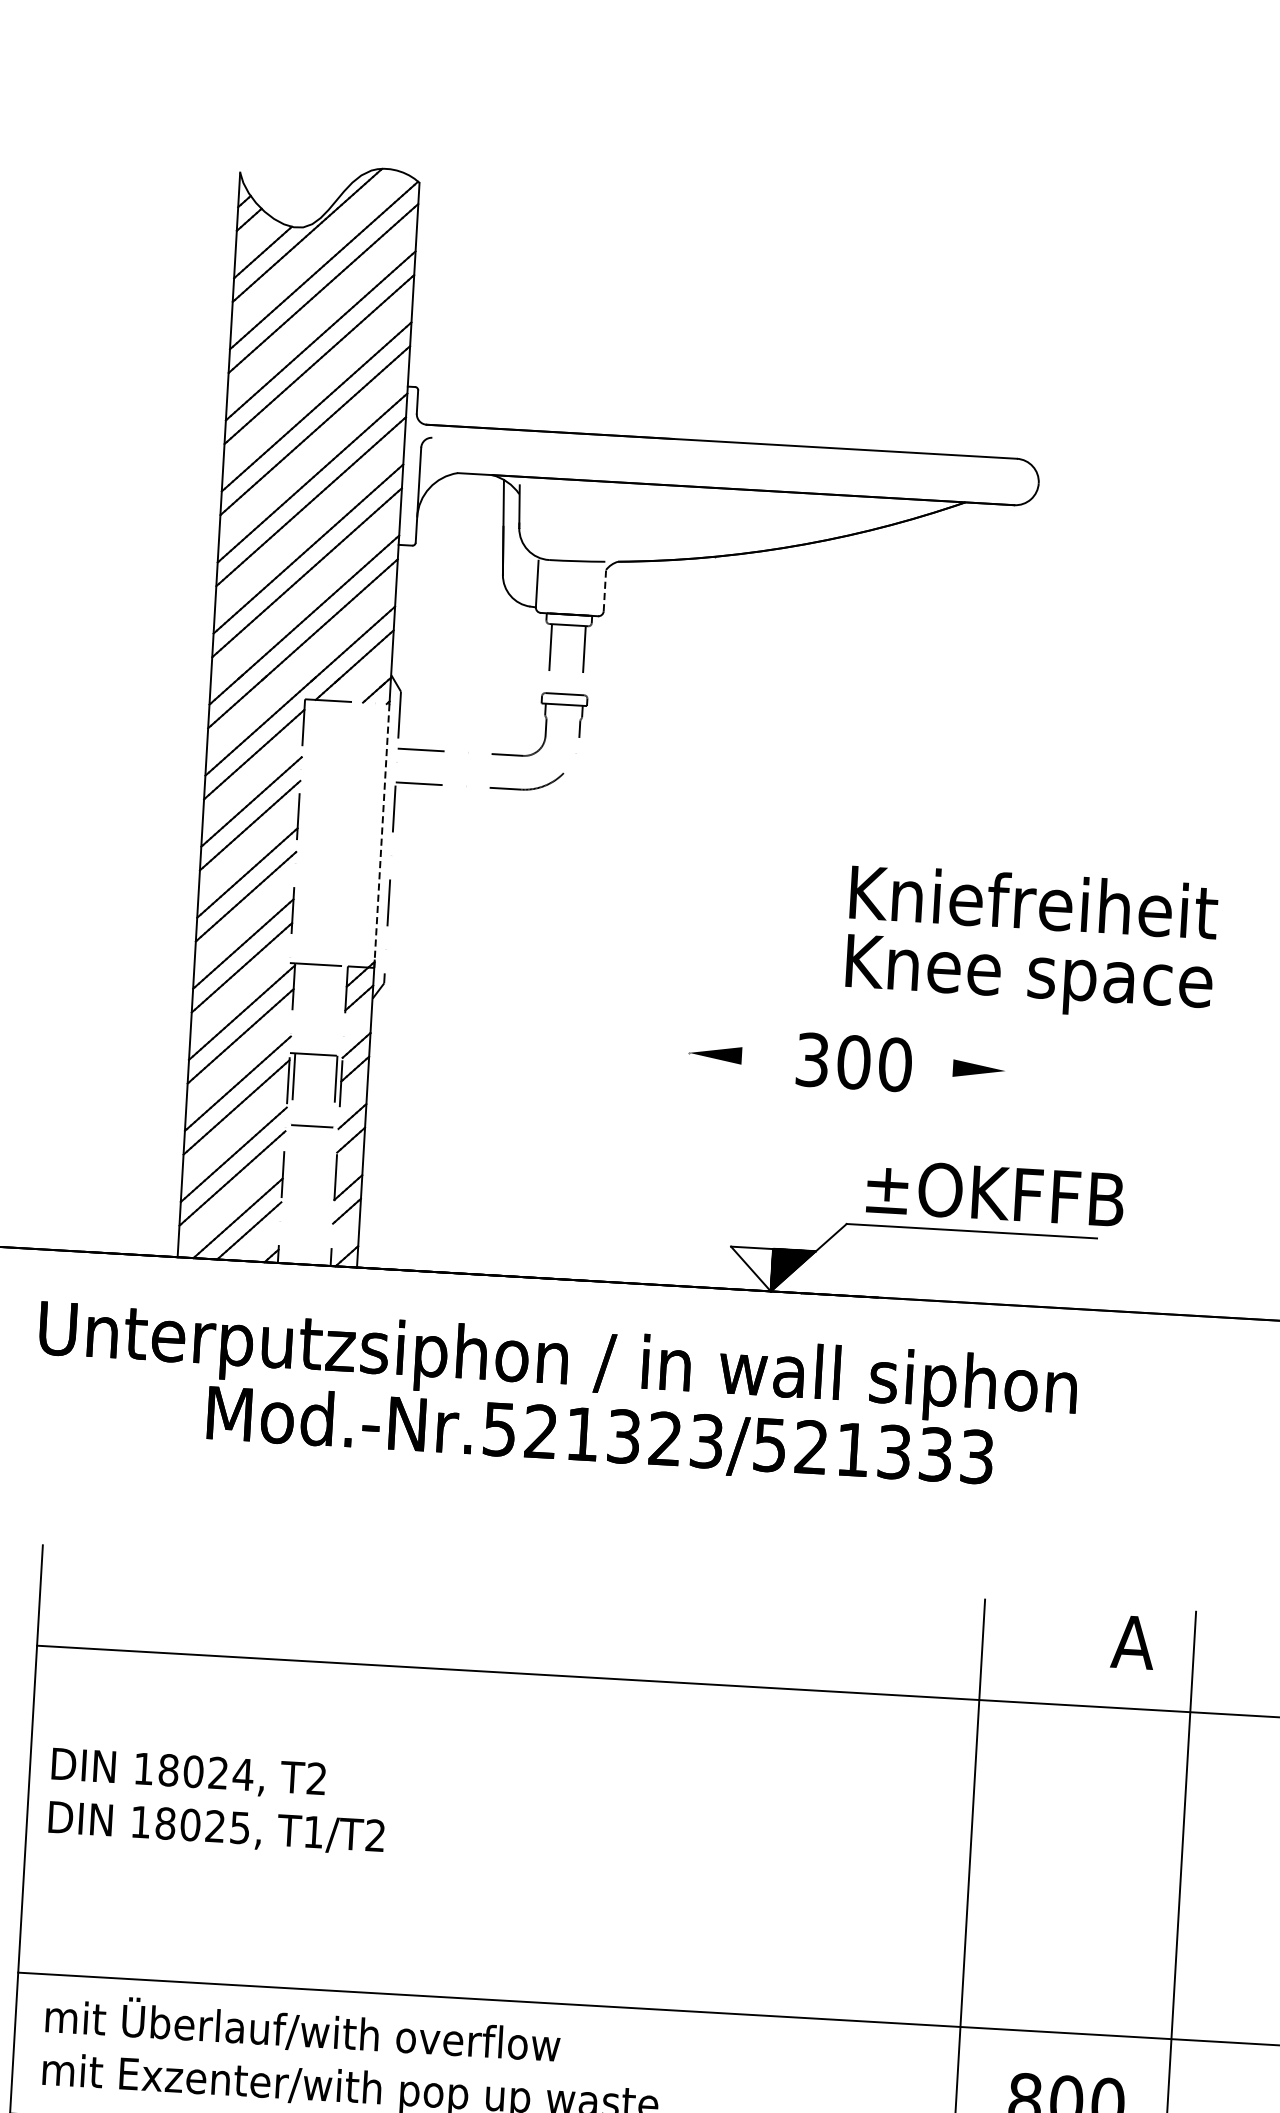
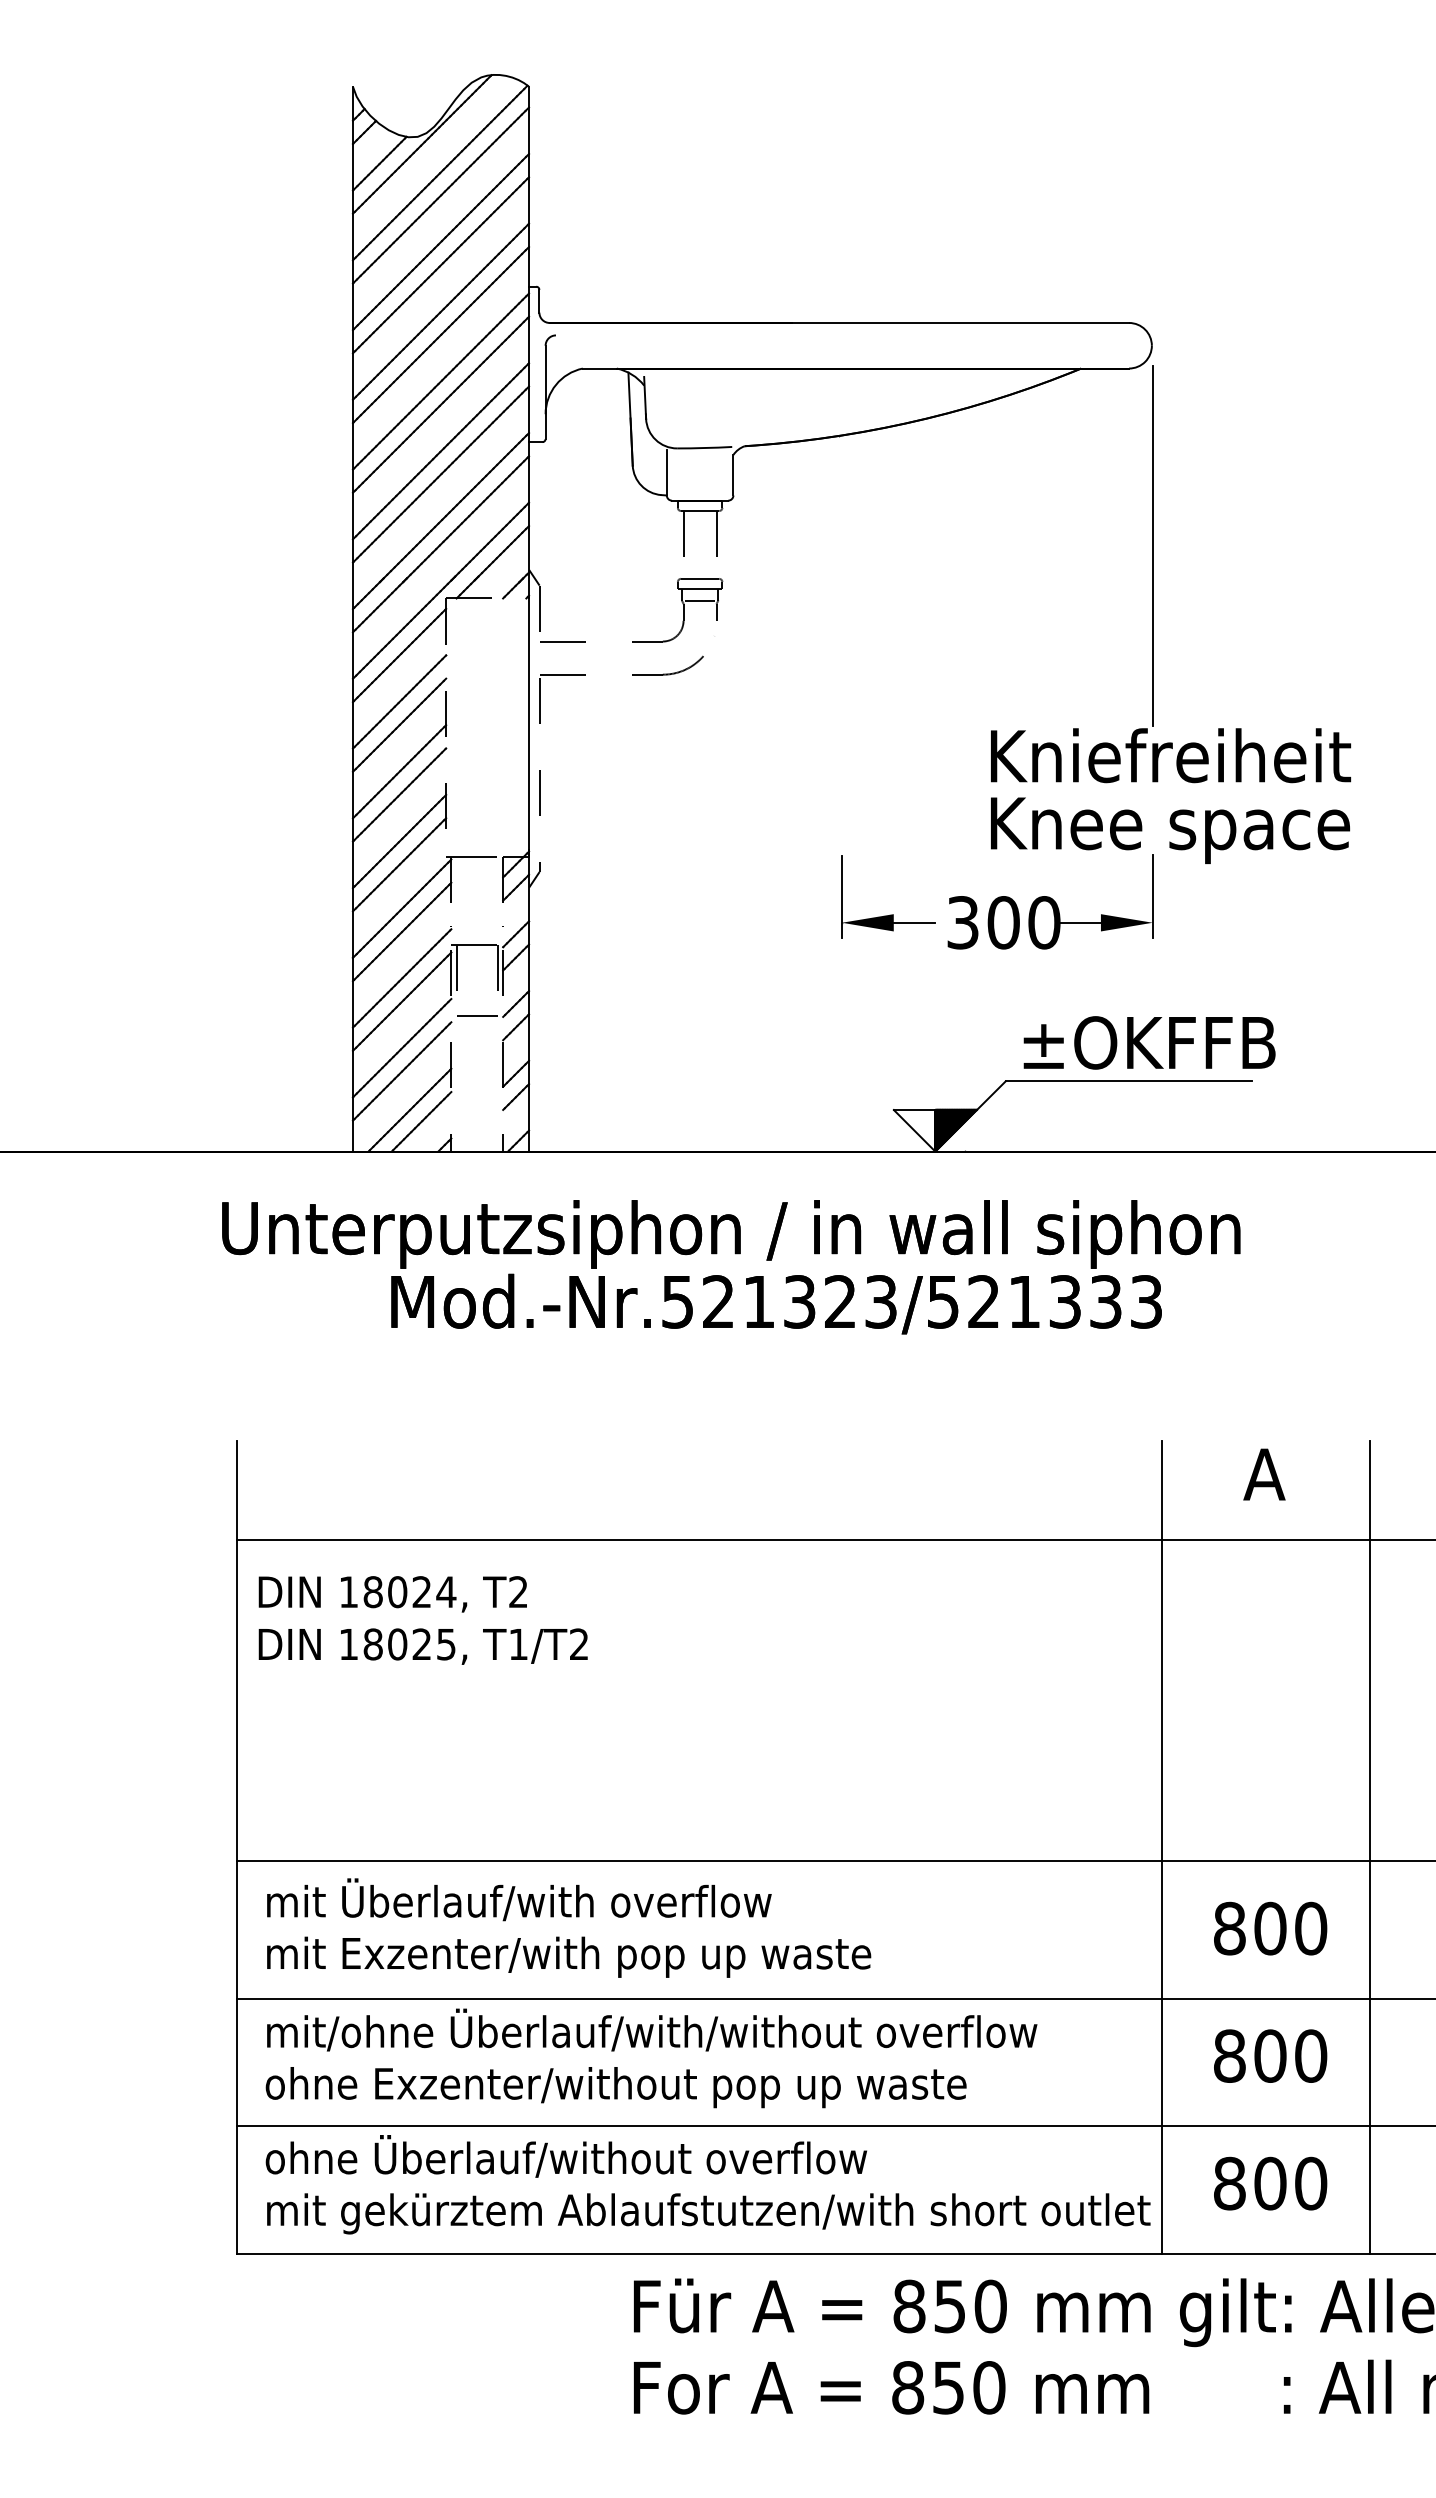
line: (605, 589) -> (733, 474), dashed -> solid
line: (1027, 686) -> (1152, 545), added
line: (563, 717) -> (700, 601), added
line: (382, 836) -> (529, 728), dashed -> solid
line: (690, 1026) -> (841, 896), added
line: (1007, 1044) -> (1152, 896), added
line: (763, 1056) -> (914, 922), added
line: (931, 1066) -> (1079, 922), added
text: (1133, 1642) -> (1264, 1474), moved
text: (217, 1802) -> (422, 1620), moved

